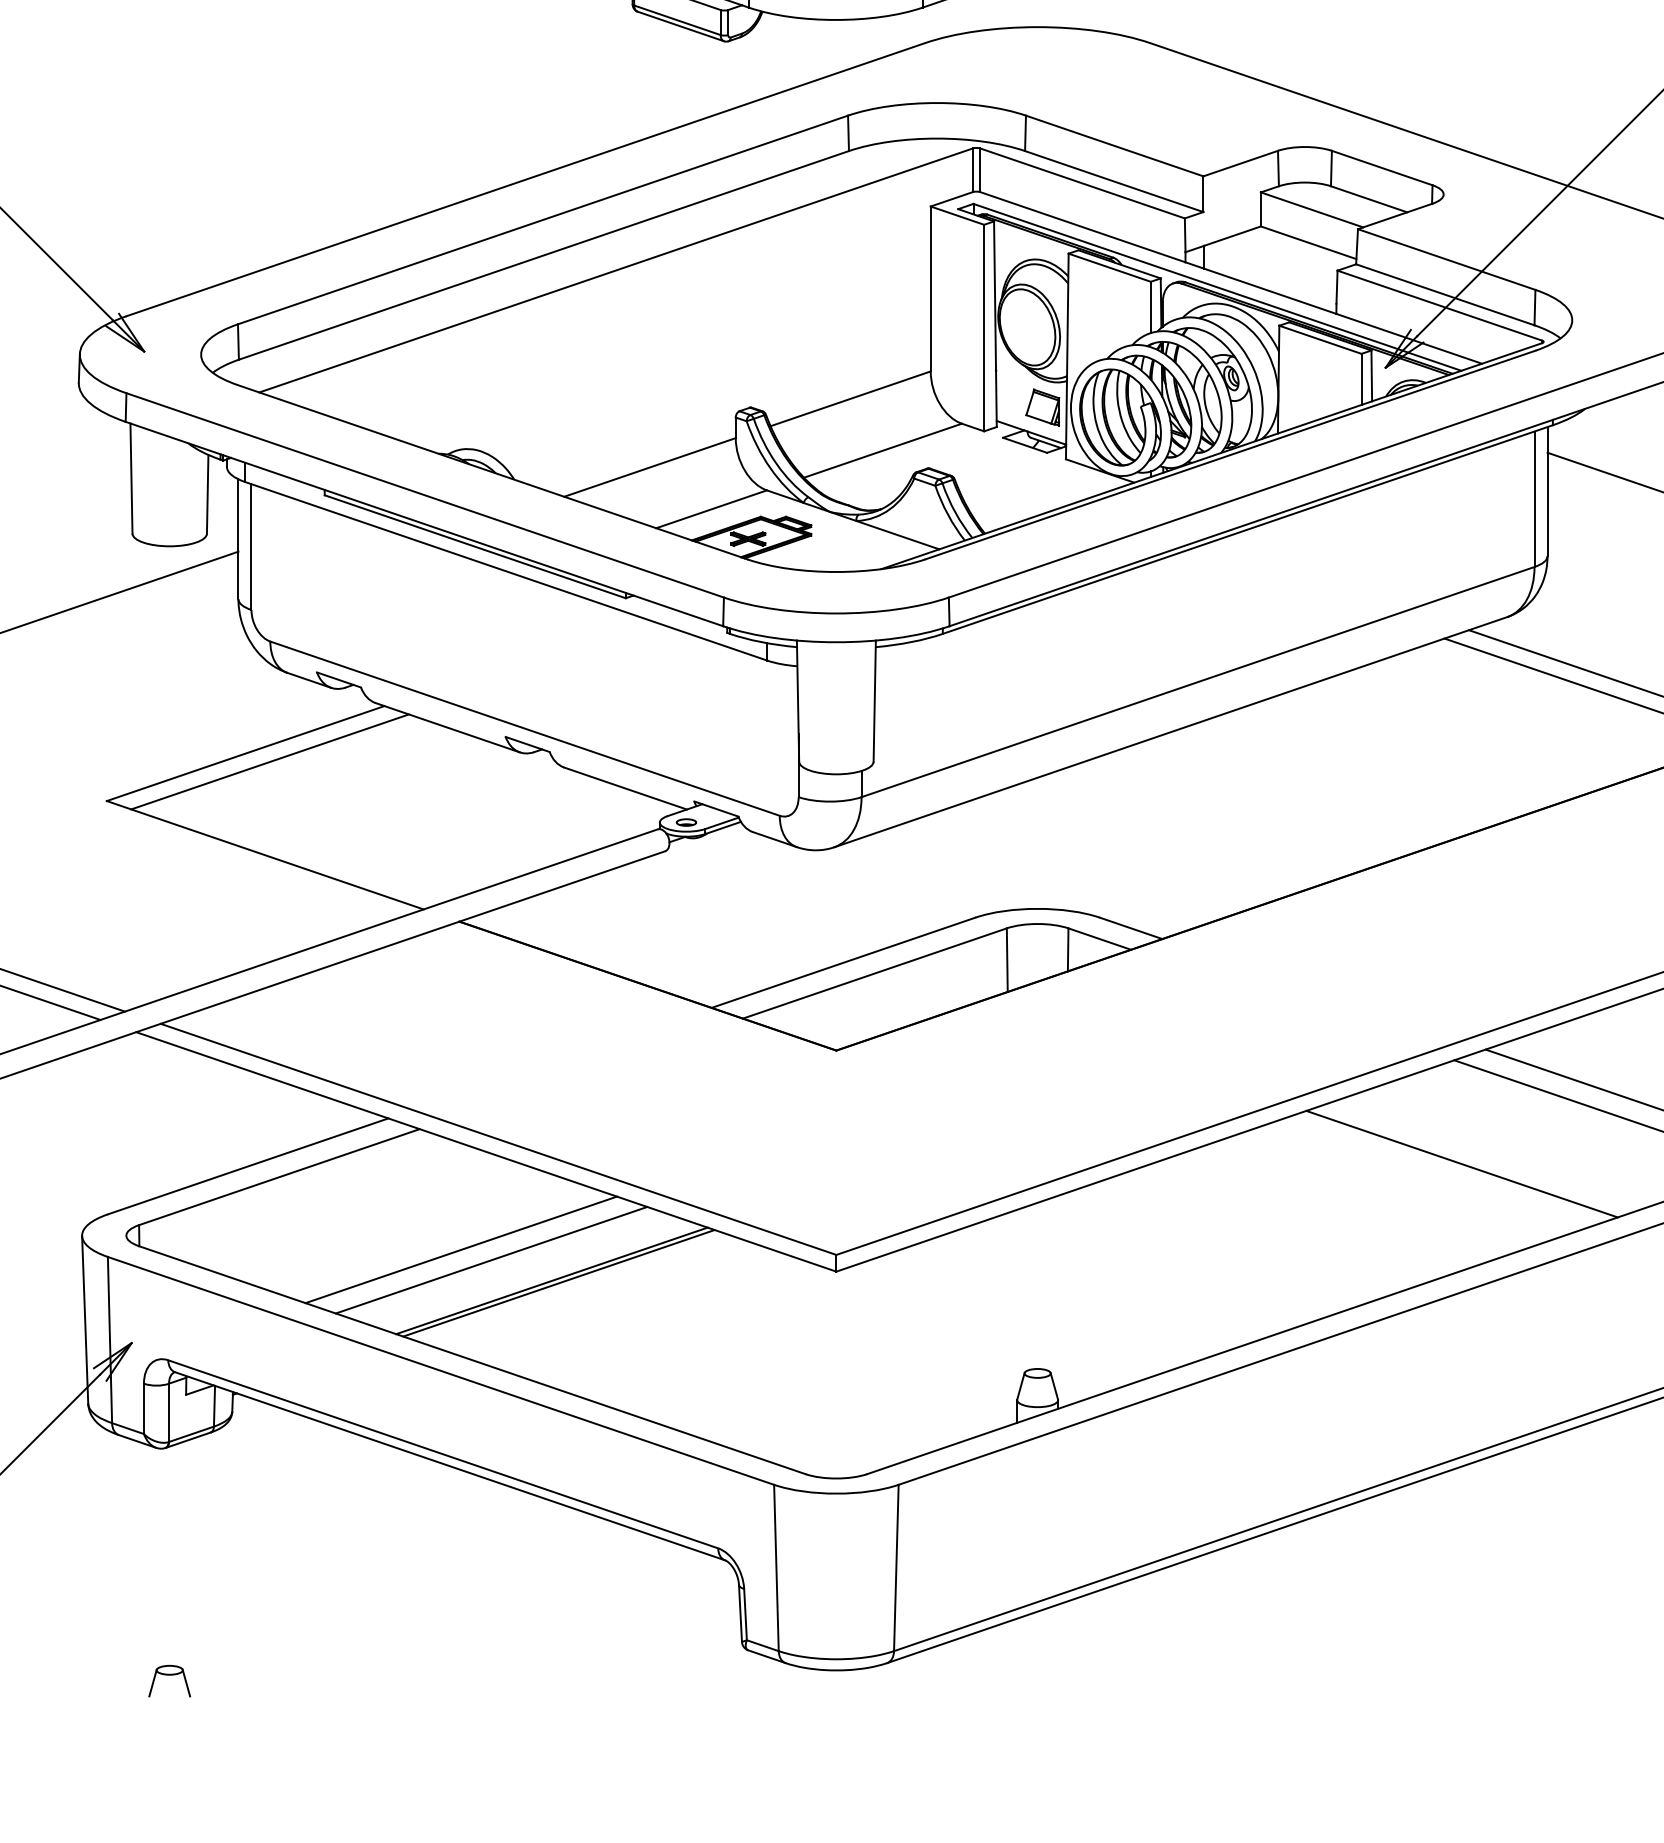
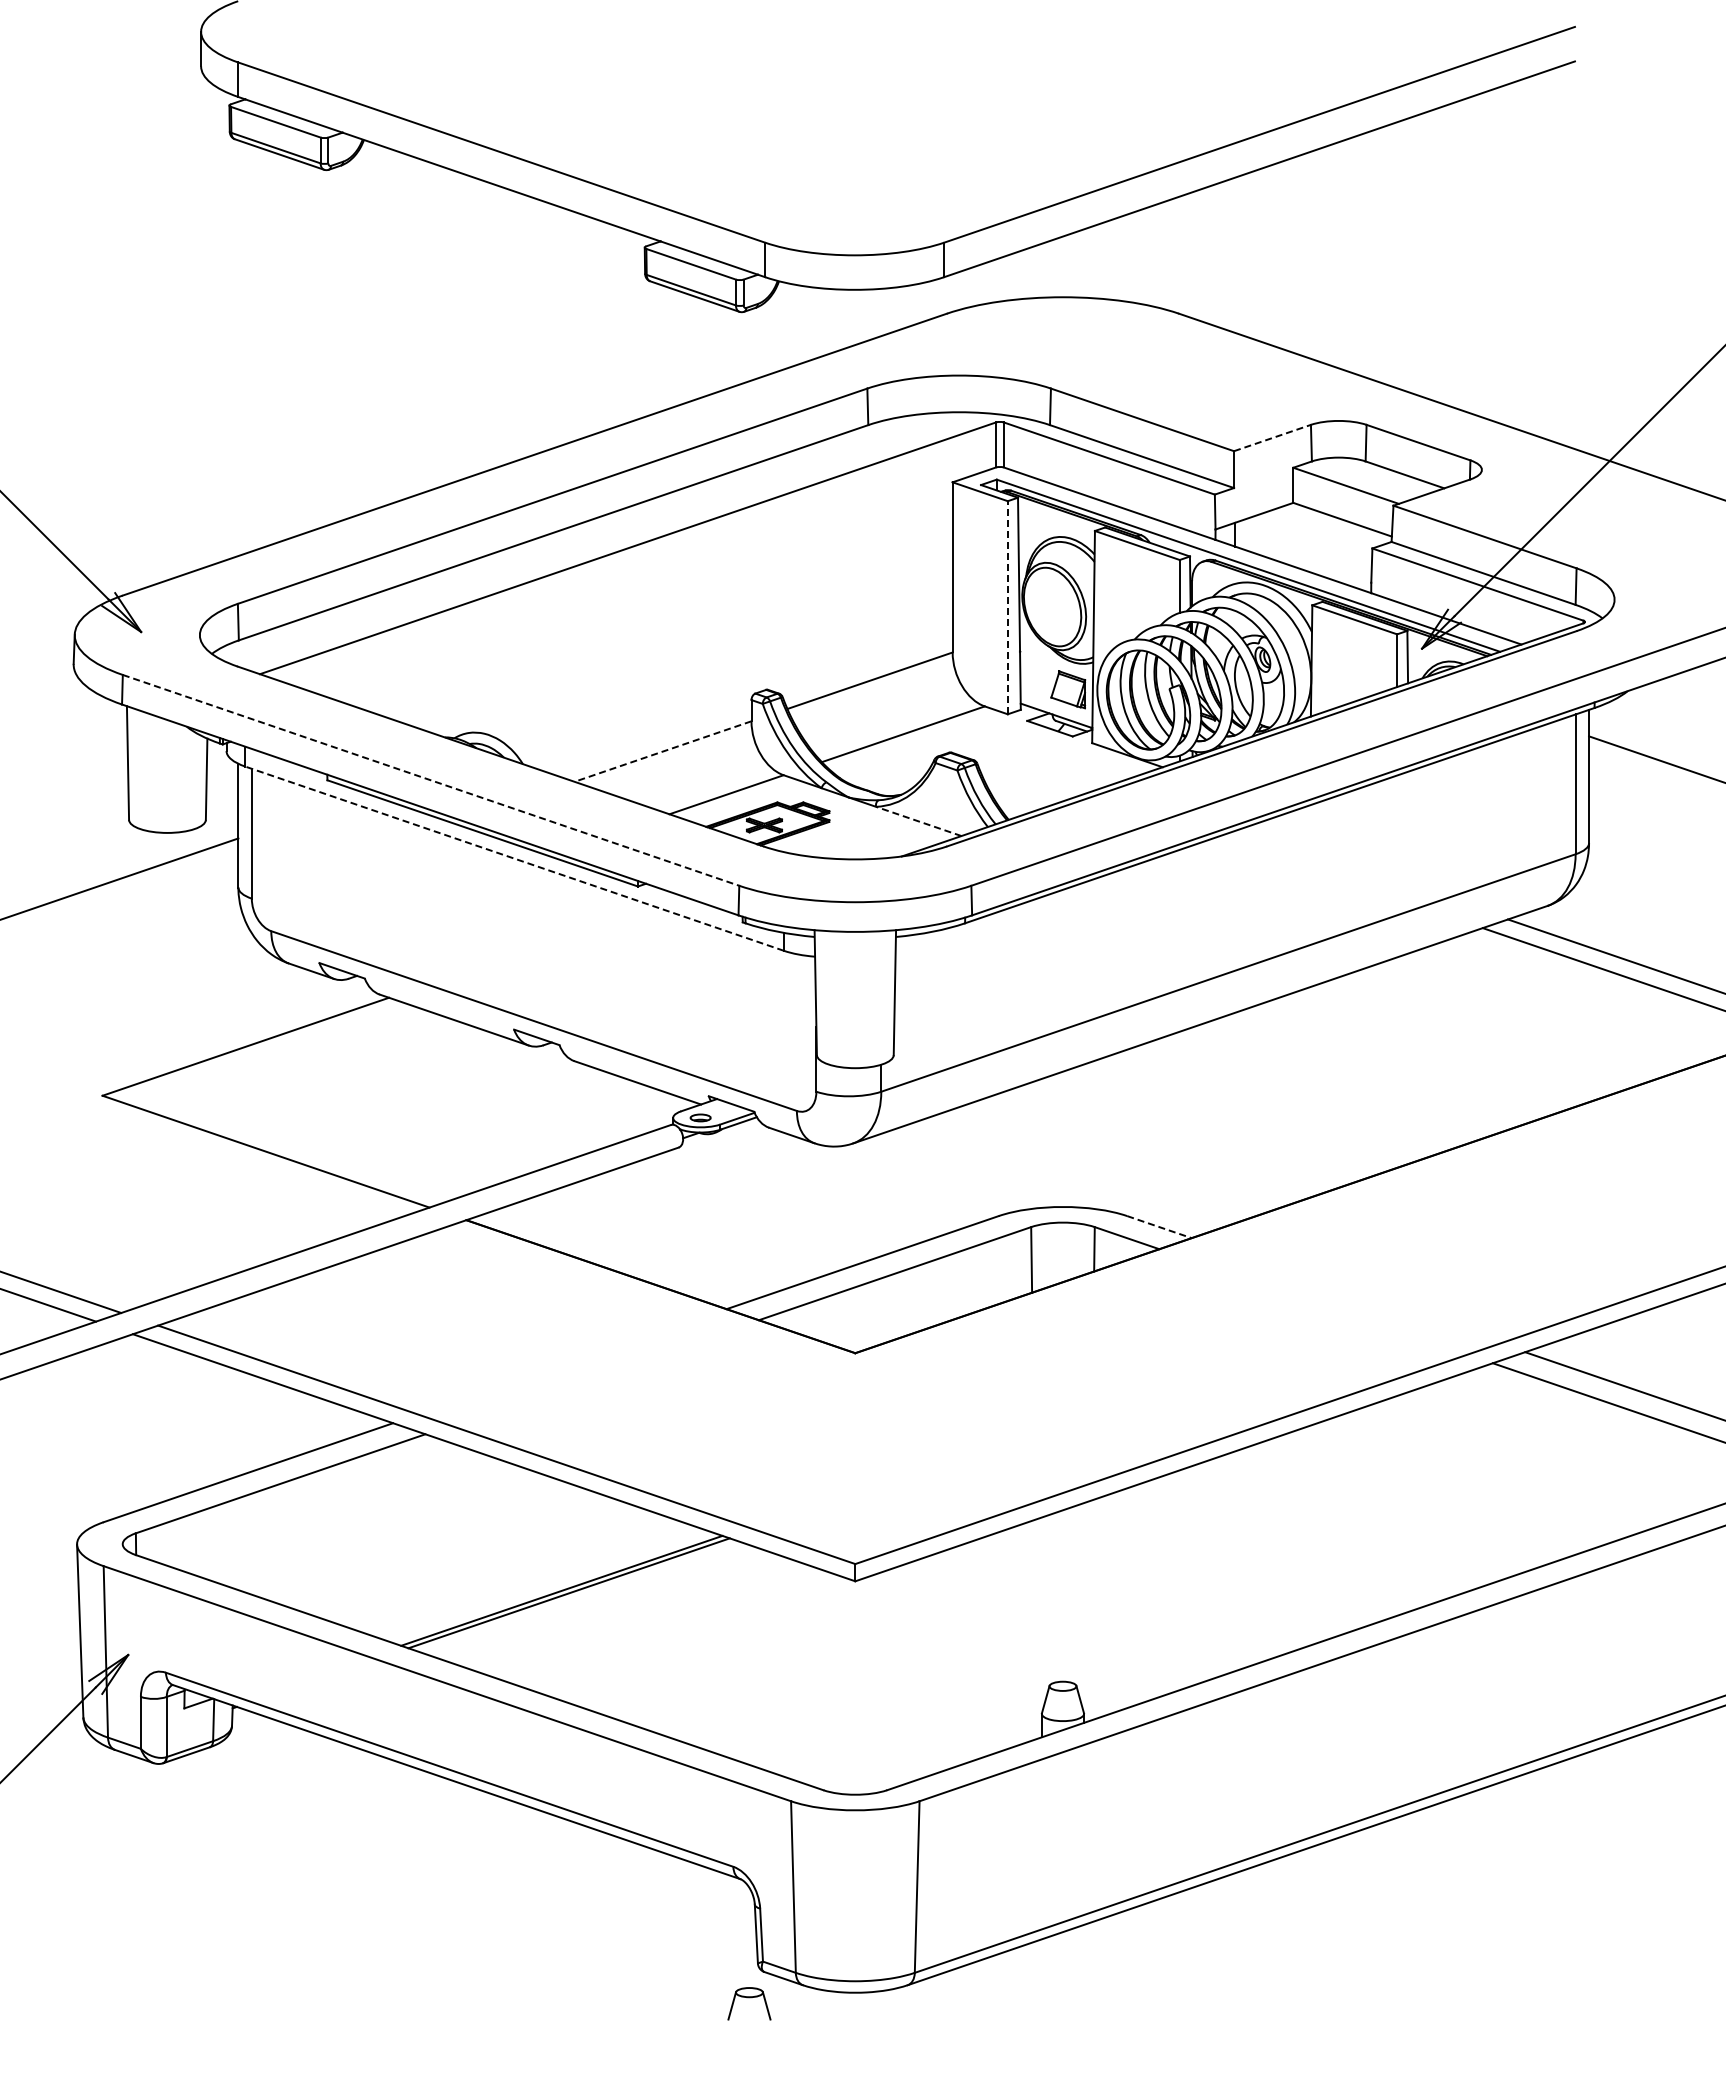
line: (1240, 164) -> (1272, 438), solid -> dashed
line: (983, 327) -> (1007, 607), solid -> dashed
line: (649, 467) -> (662, 751), solid -> dashed
line: (425, 495) -> (431, 780), solid -> dashed
line: (897, 535) -> (918, 821), solid -> dashed
line: (506, 571) -> (514, 858), solid -> dashed
line: (269, 762) -> (270, 1055), removed
line: (1131, 928) -> (1159, 1227), solid -> dashed
line: (1461, 1164) -> (1500, 1470), removed
line: (460, 1249) -> (467, 1558), removed
line: (491, 1260) -> (499, 1569), removed
part: (169, 1680) -> (749, 2003), moved

